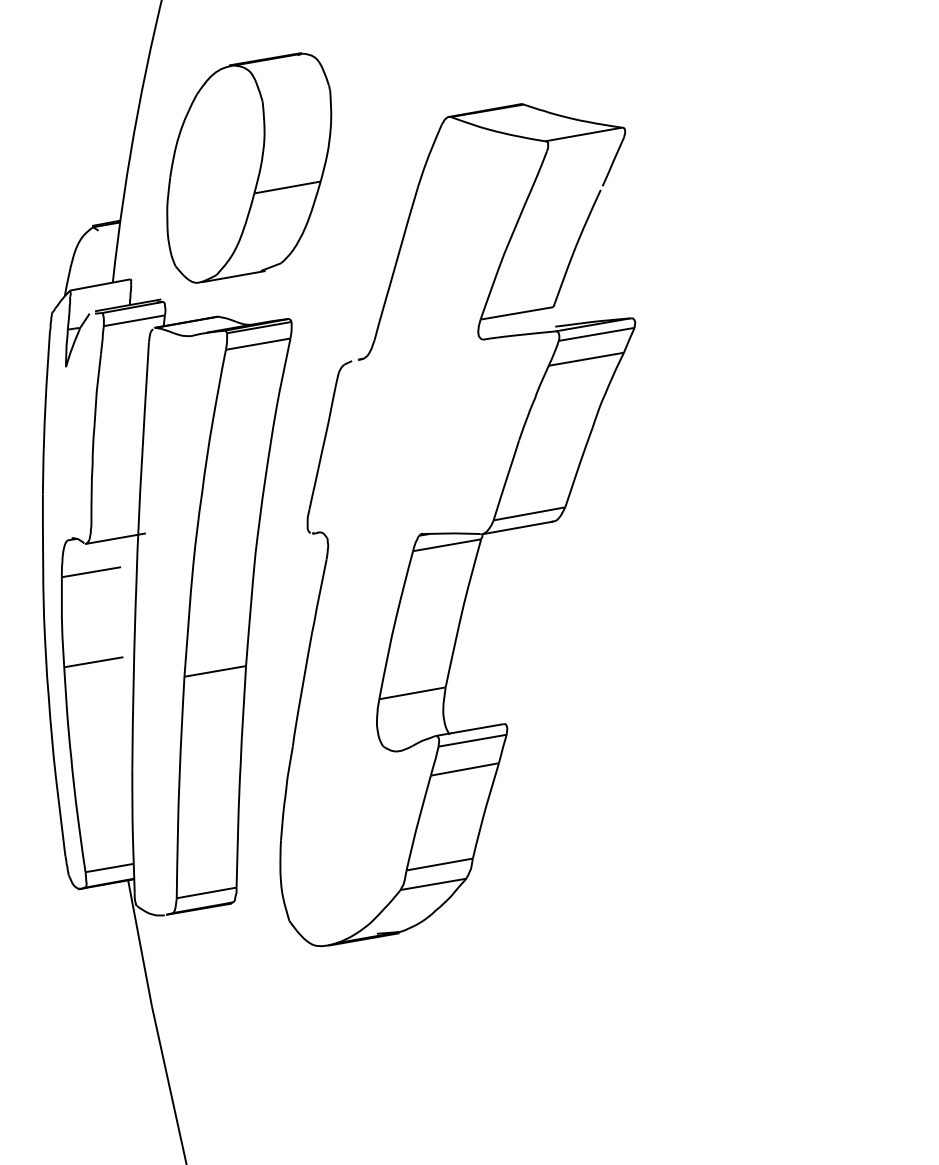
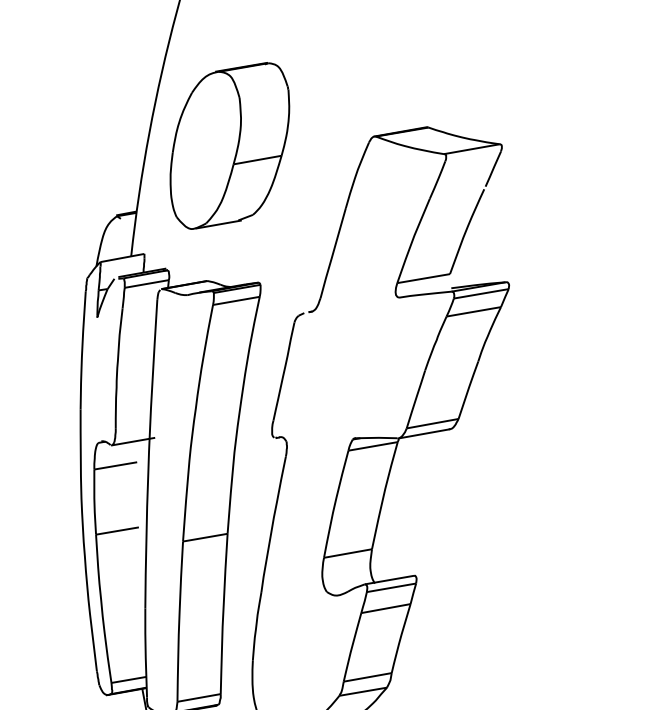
part: (249, 167) -> (230, 145), moved

